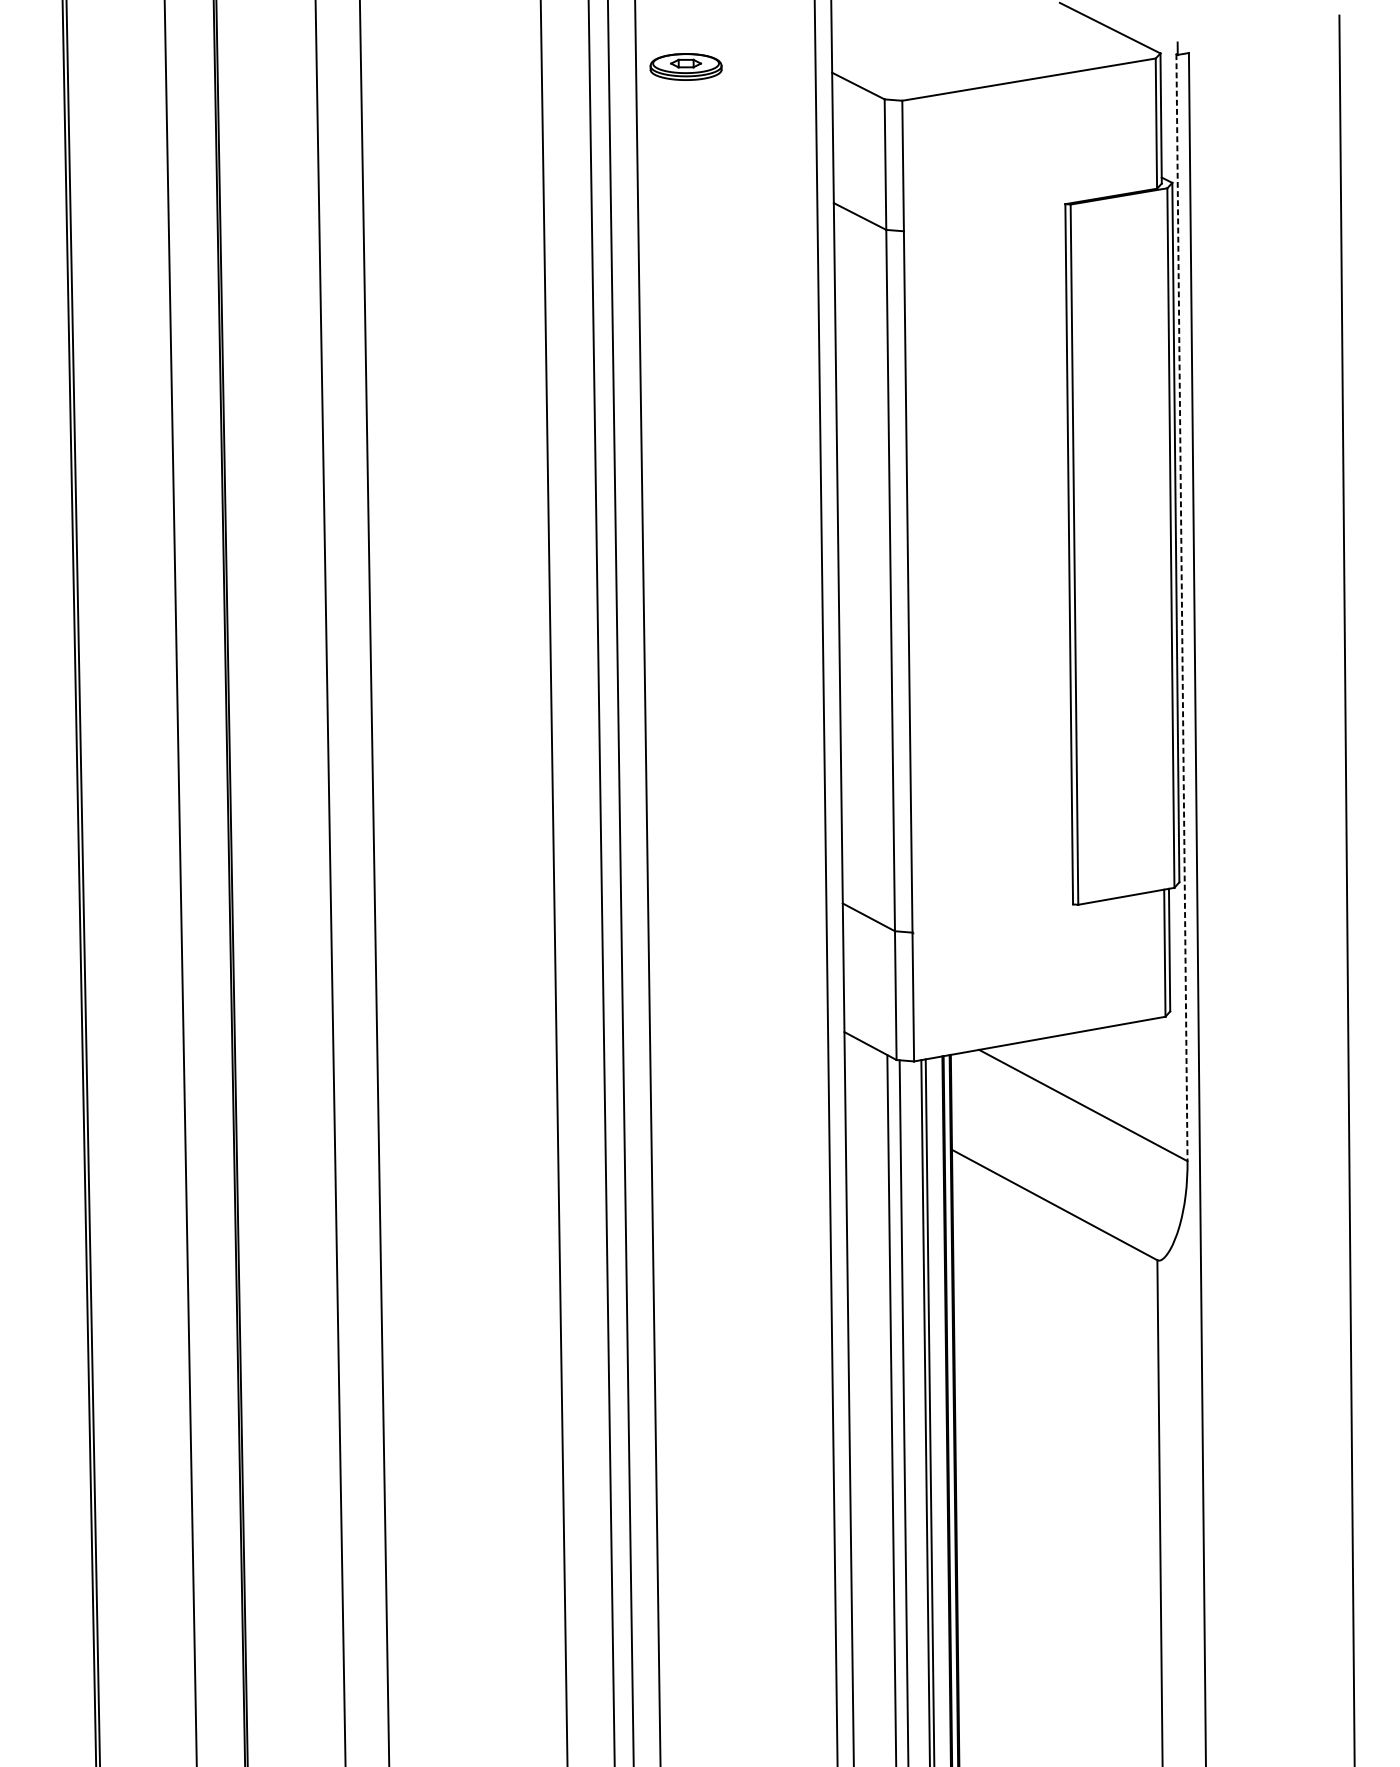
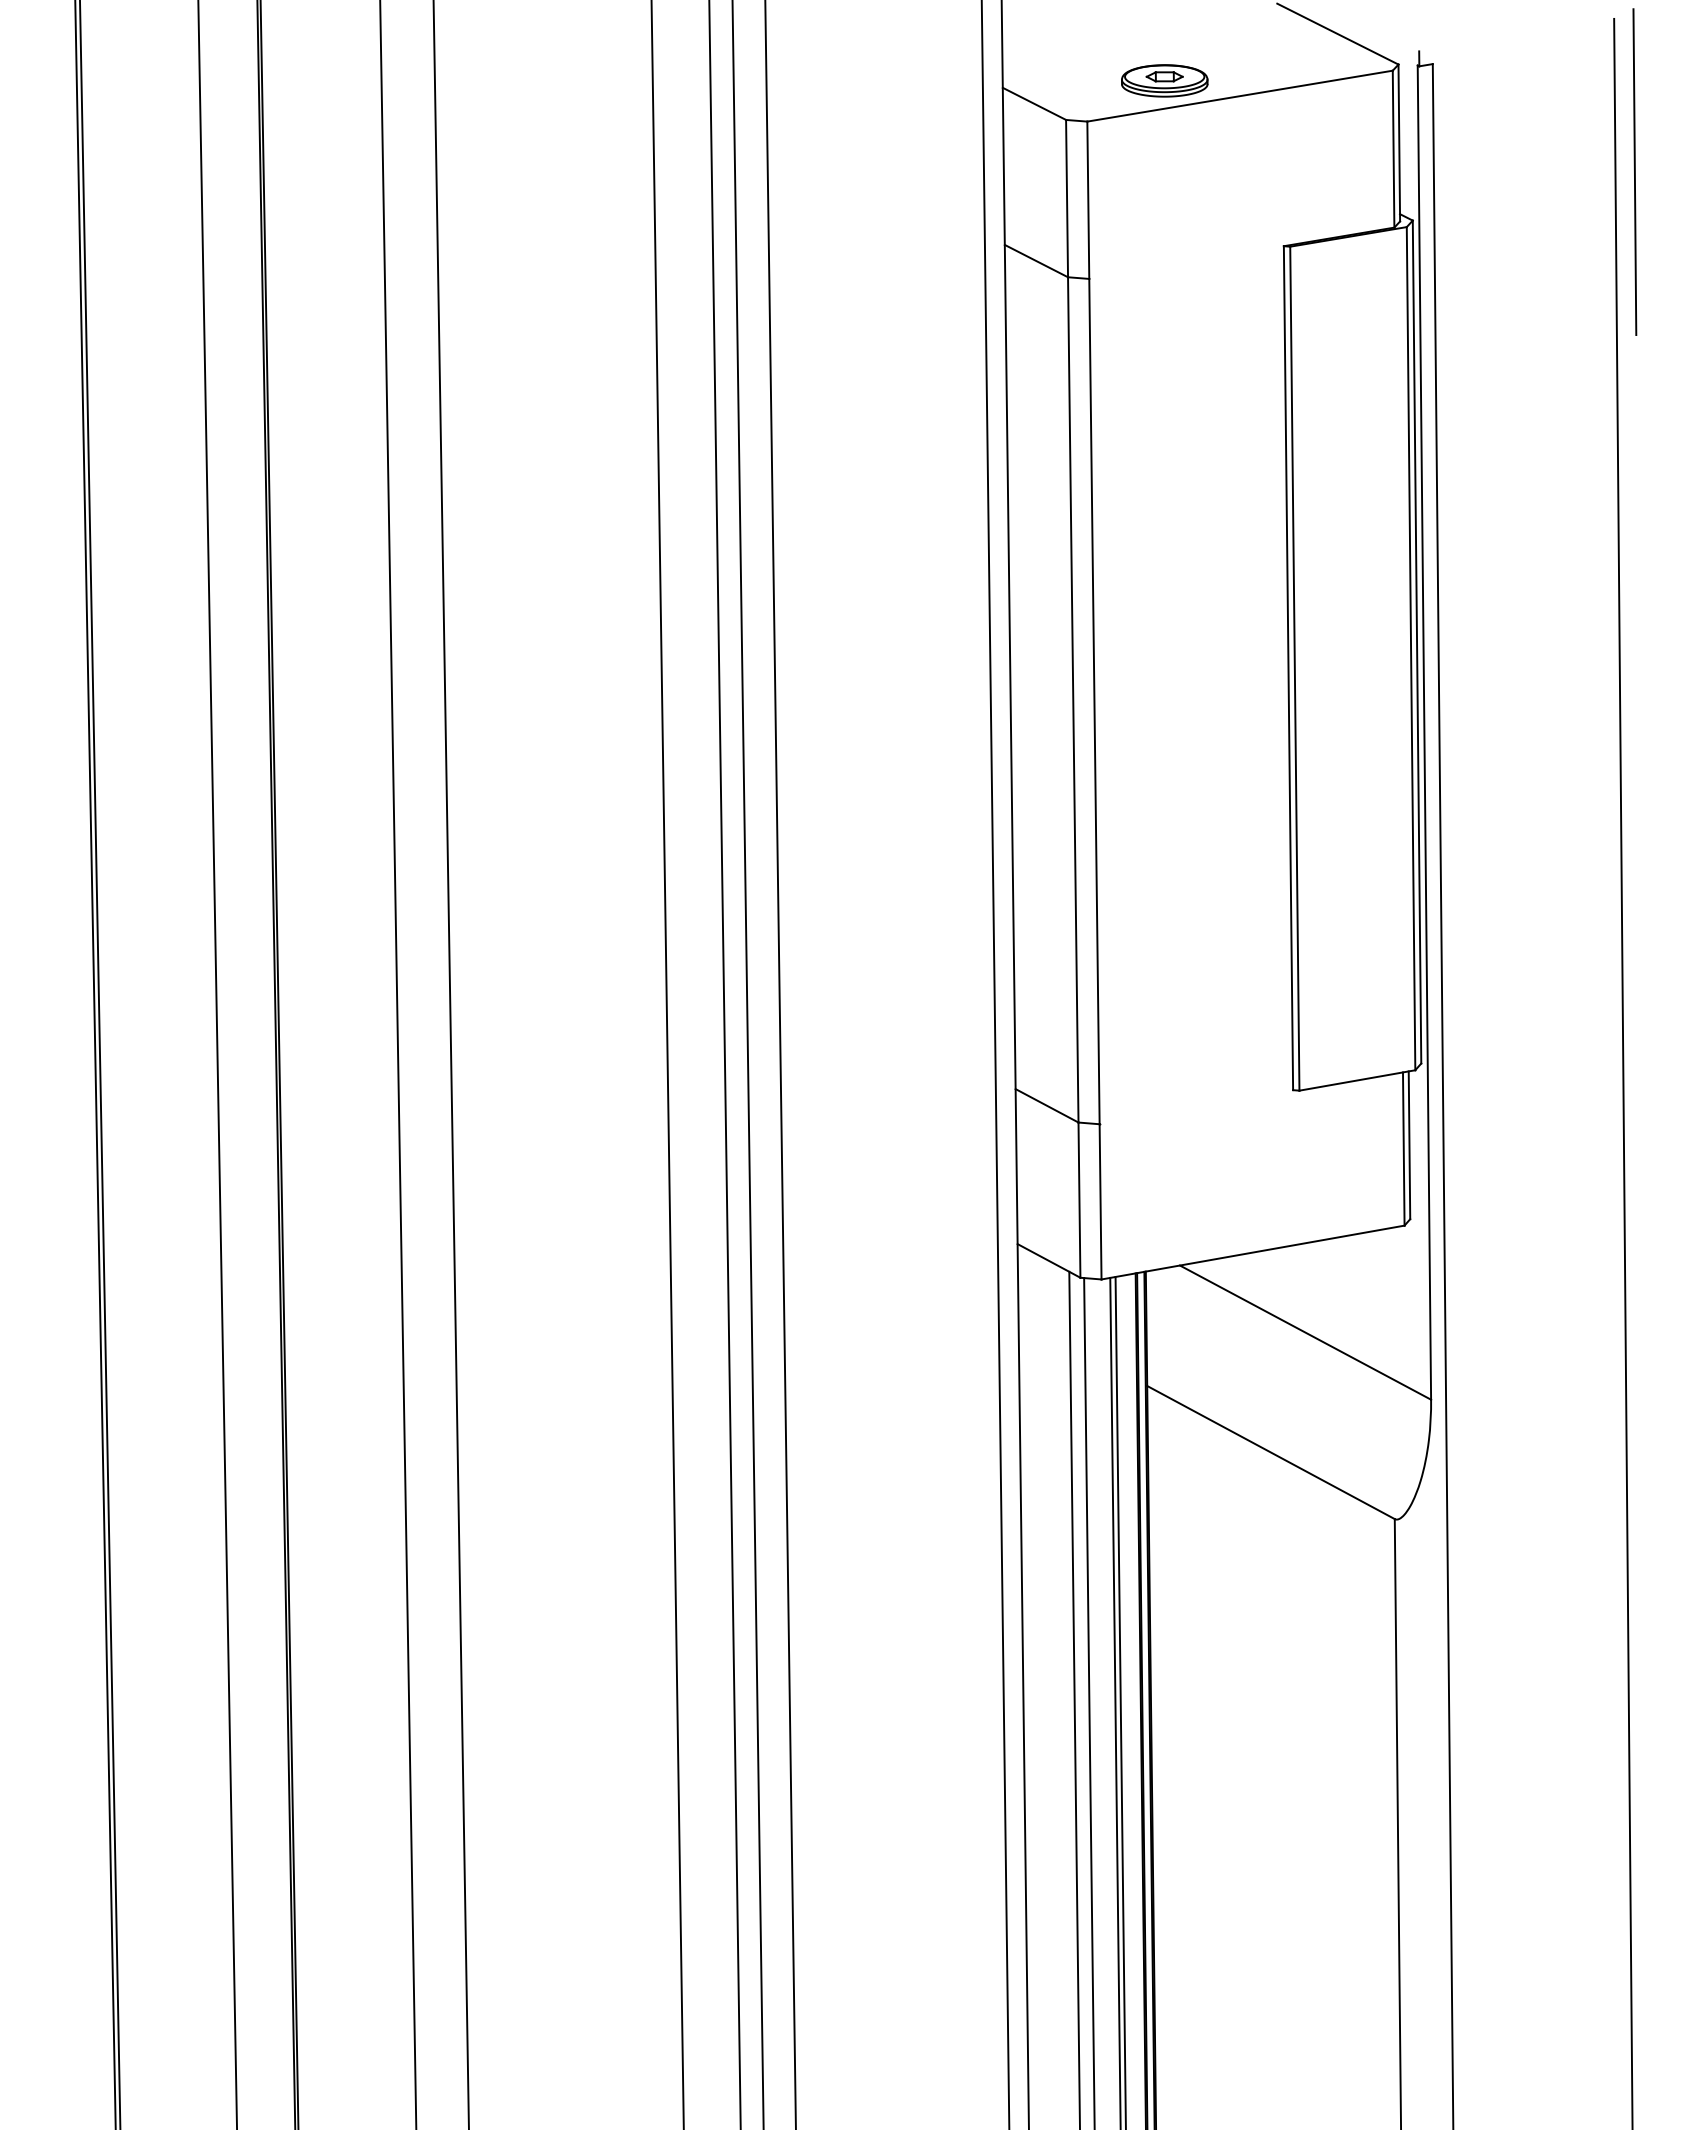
part: (685, 66) -> (1164, 80), moved
line: (1356, 142) -> (1634, 172), added
line: (1182, 608) -> (1424, 733), dashed -> solid

